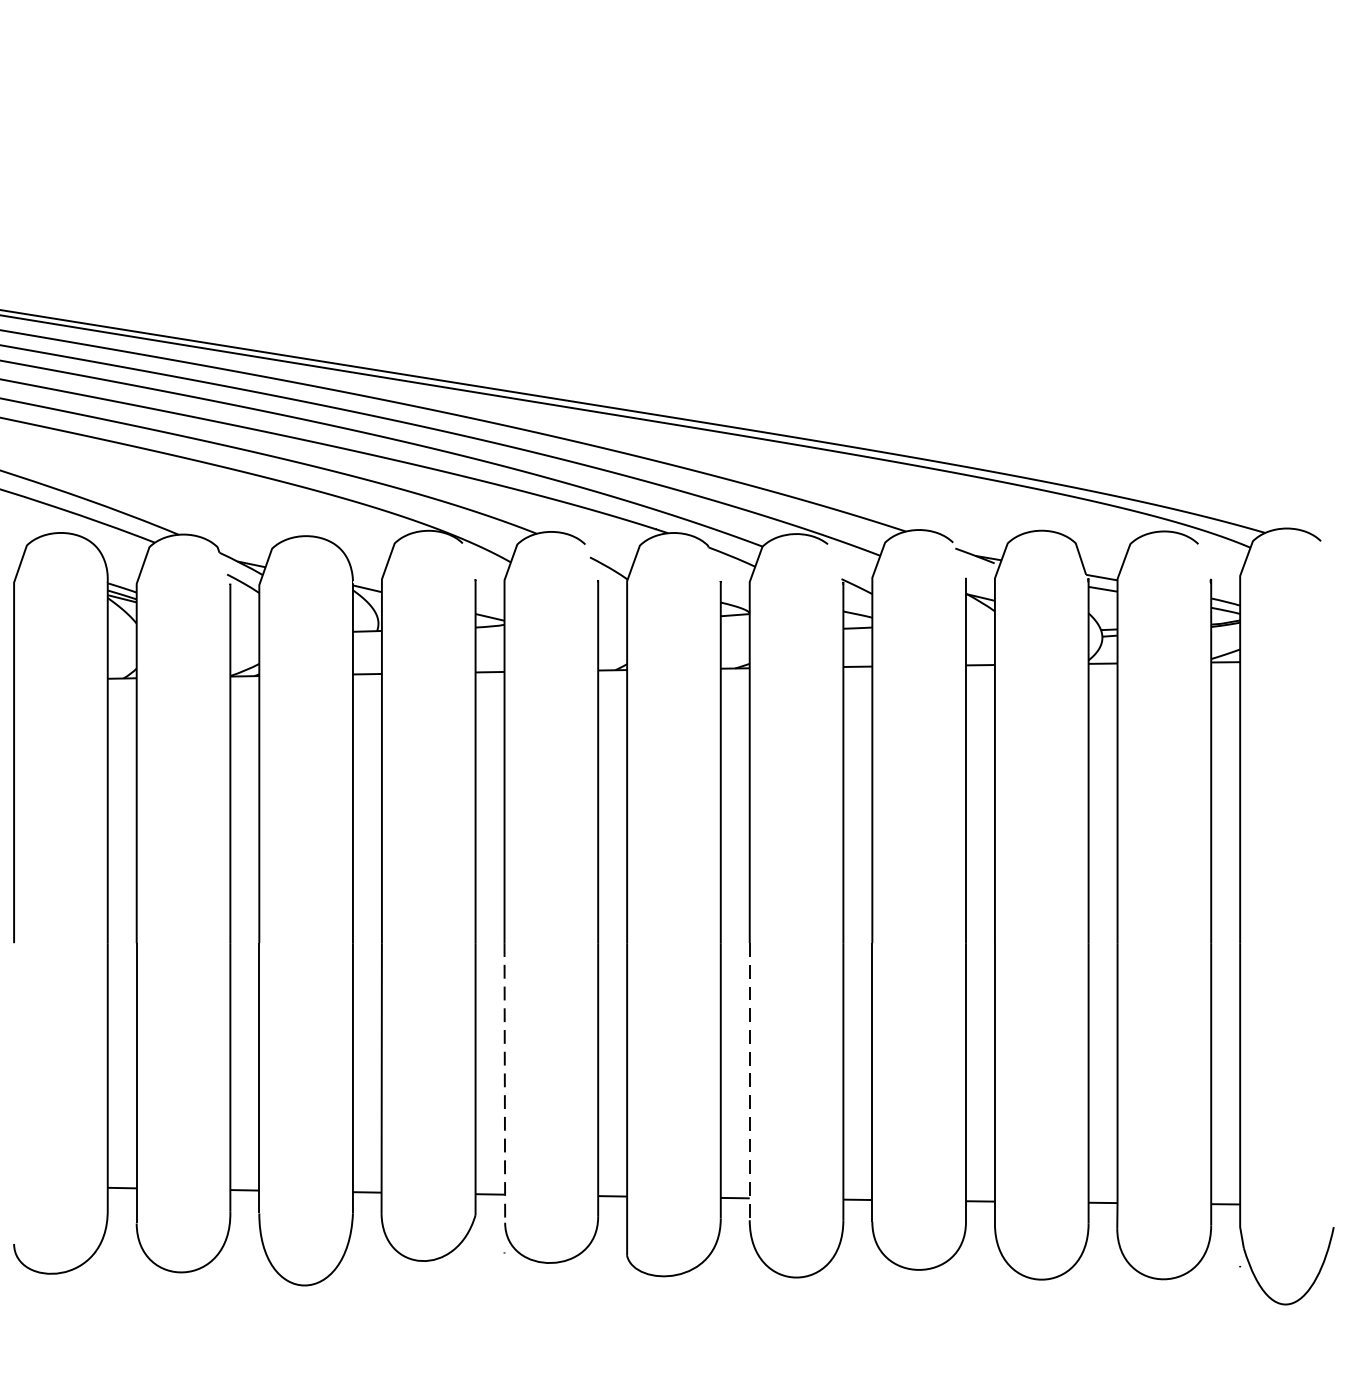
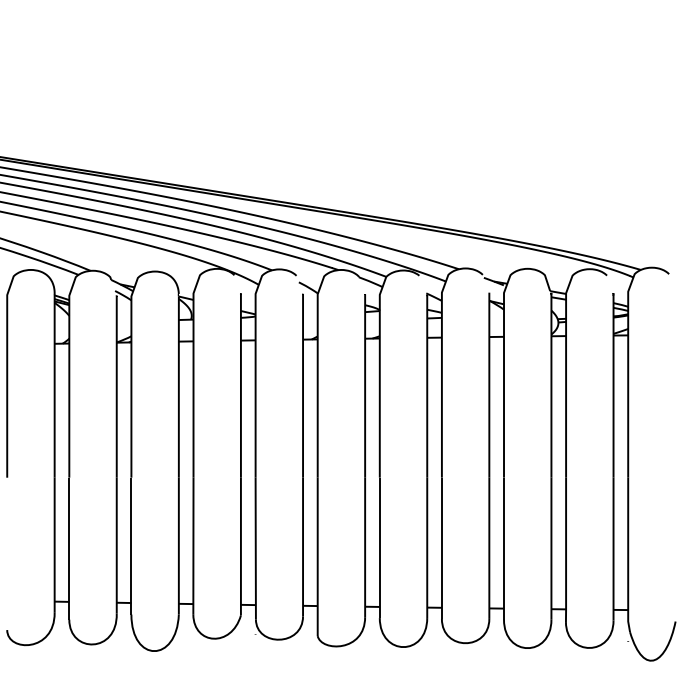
line: (504, 1082) -> (255, 548), dashed -> solid
line: (749, 1082) -> (379, 548), dashed -> solid

